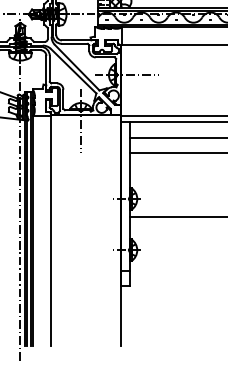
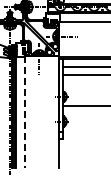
line: (50, 231) -> (24, 112), solid -> dashed

